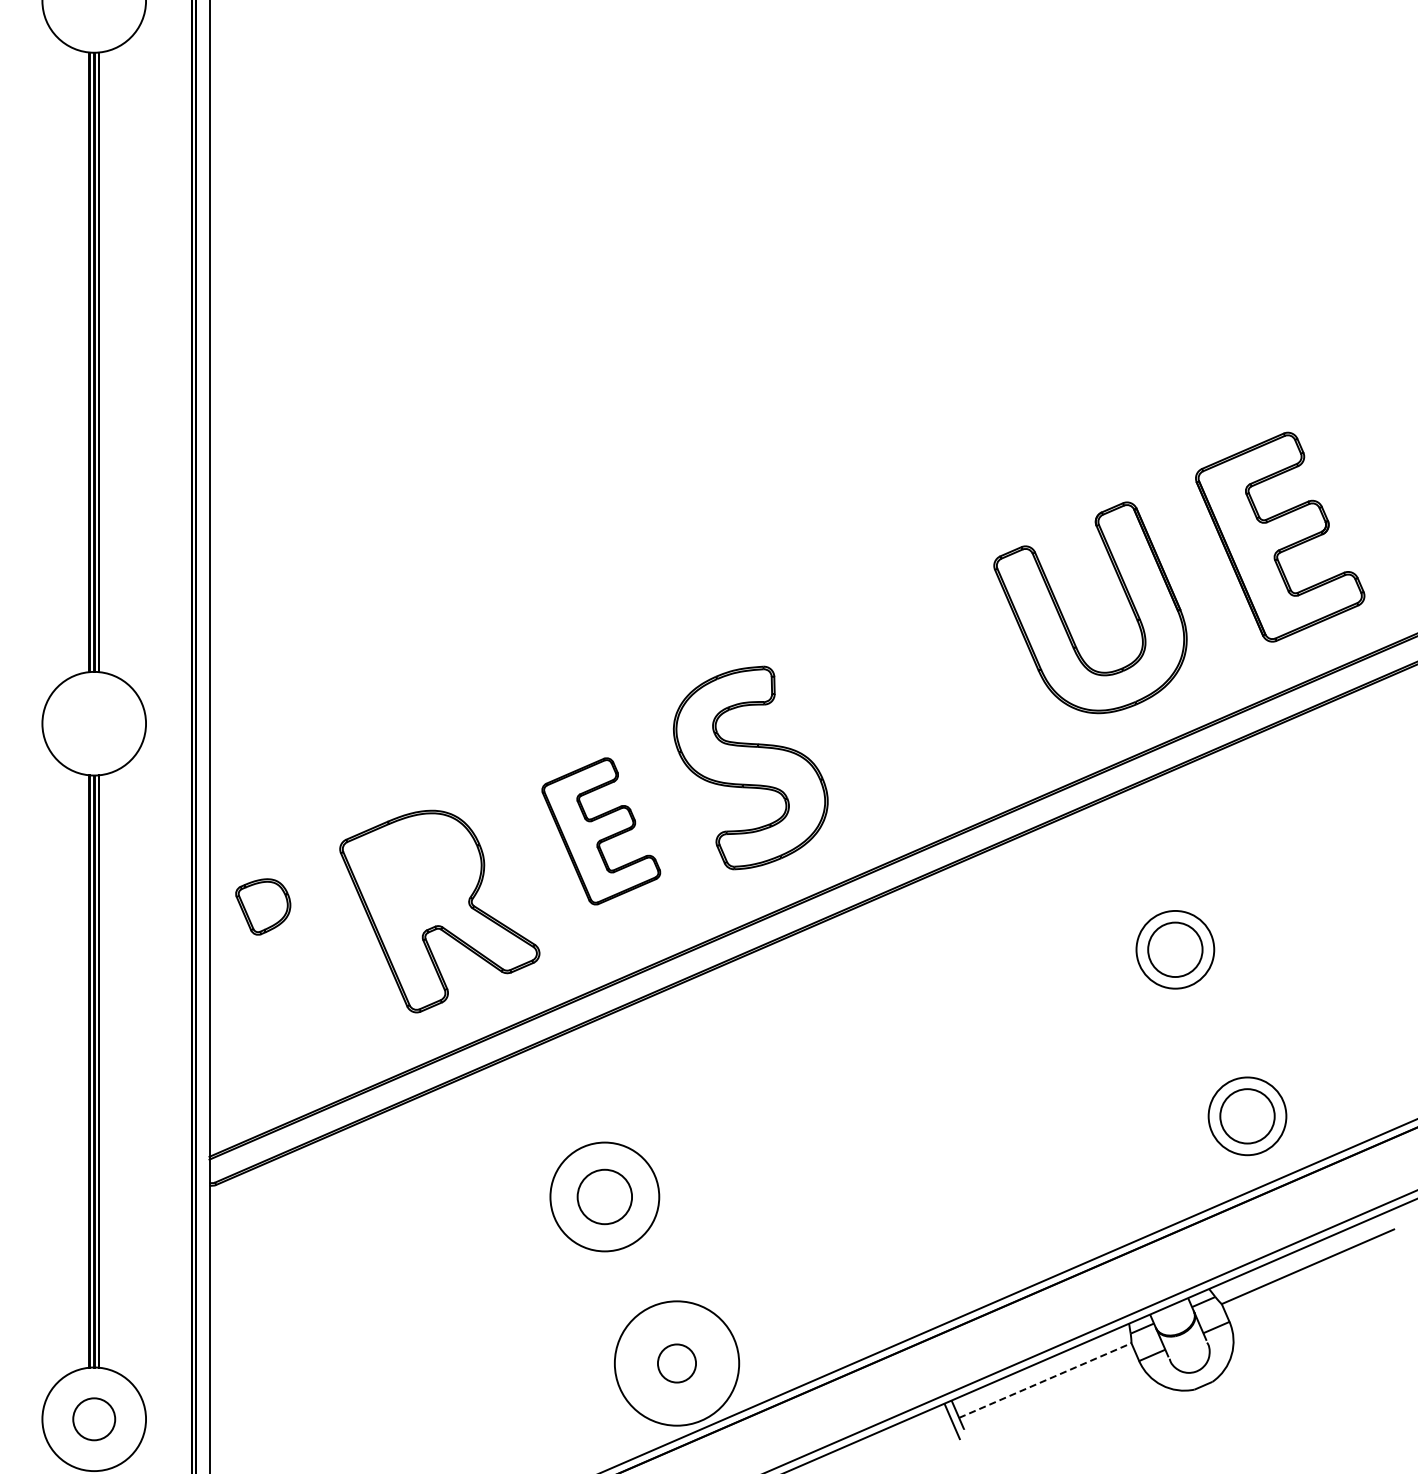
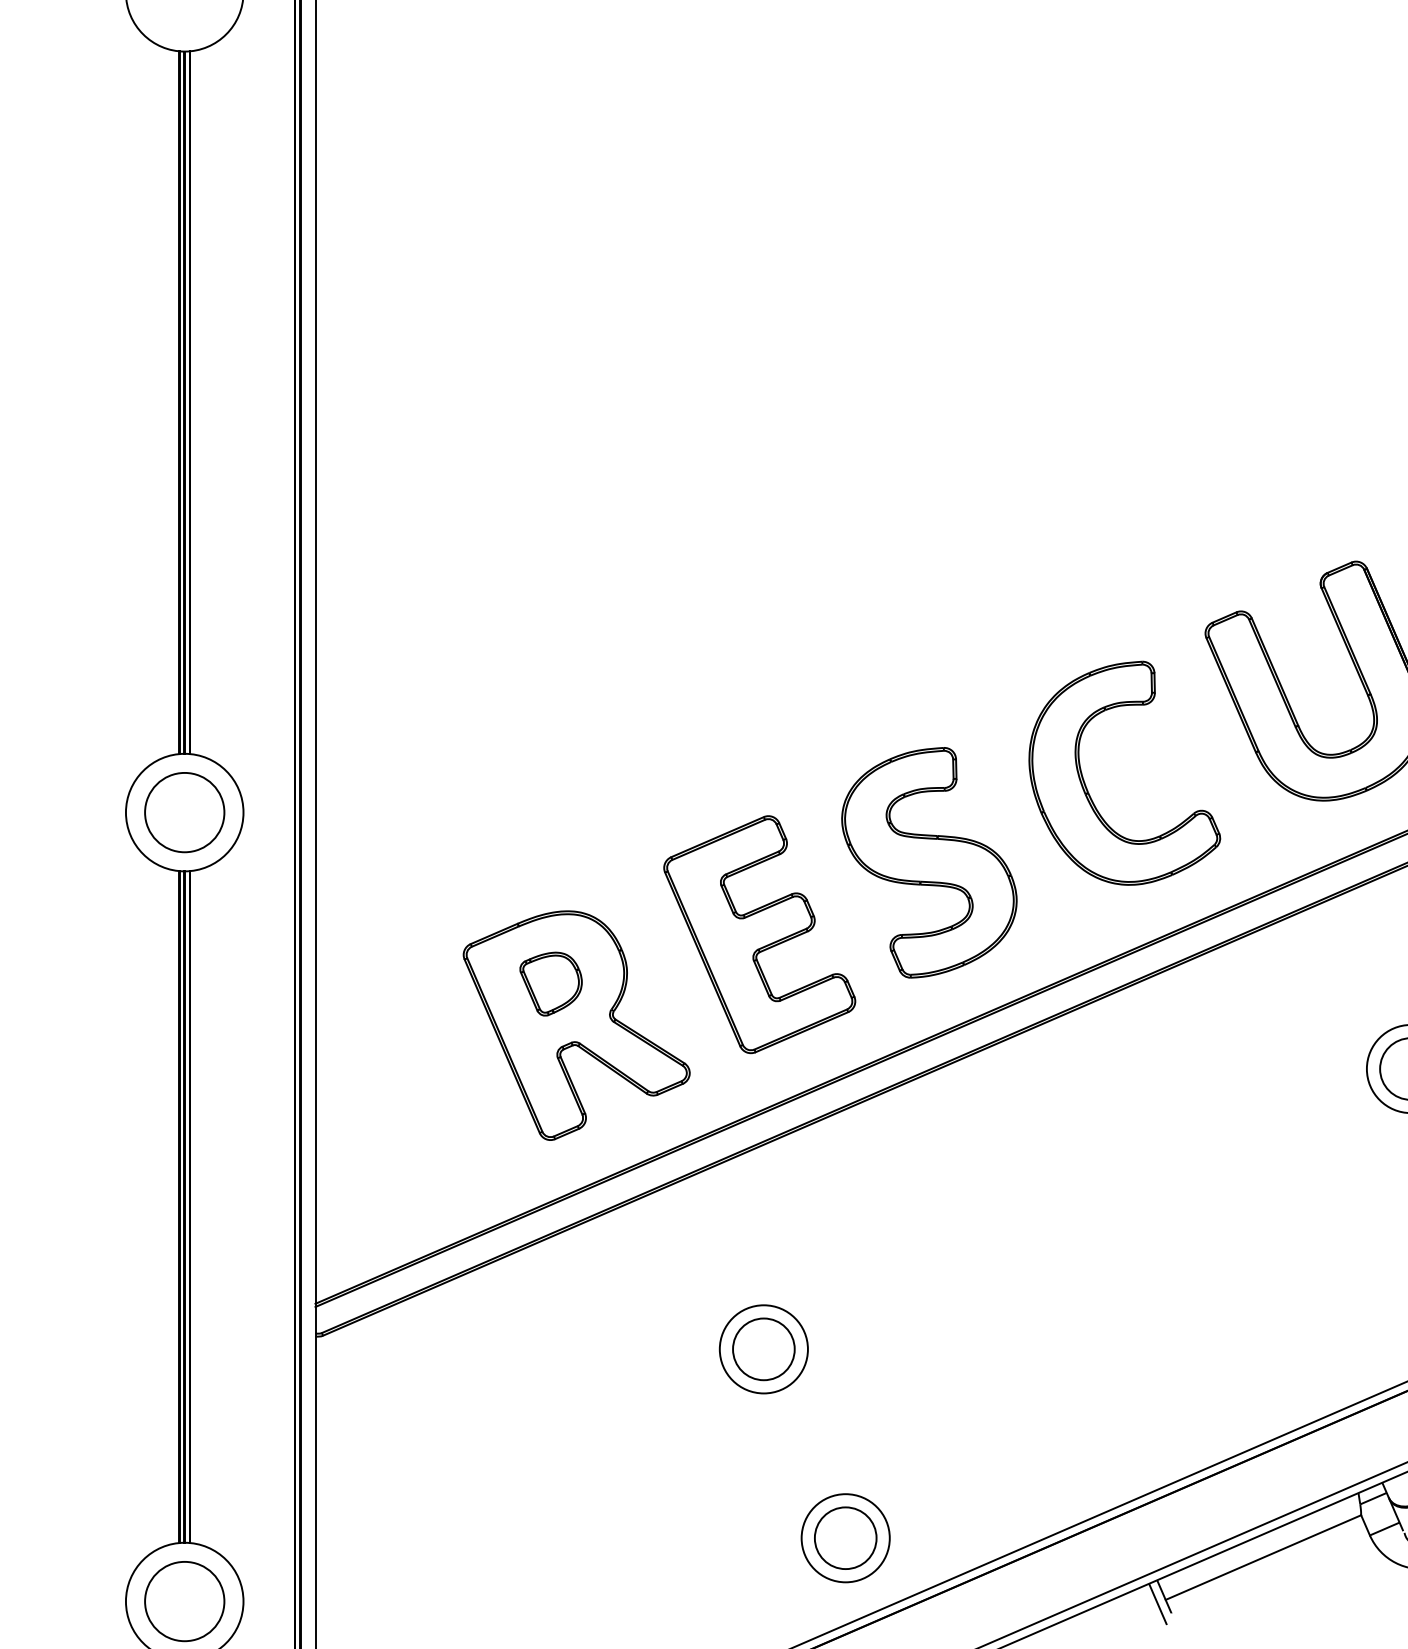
part: (890, 702) -> (1087, 788), added
circle: (94, 723) -> (185, 812), added
part: (601, 831) -> (760, 934), size x1.43
part: (263, 906) -> (551, 983), moved
circle: (604, 1196) -> (763, 1348), size x0.71
circle: (676, 1363) -> (845, 1538), size x0.62
circle: (676, 1363) -> (845, 1538), size x1.43
line: (1045, 1380) -> (1263, 1557), dashed -> solid
circle: (94, 1419) -> (185, 1601), size x1.67

